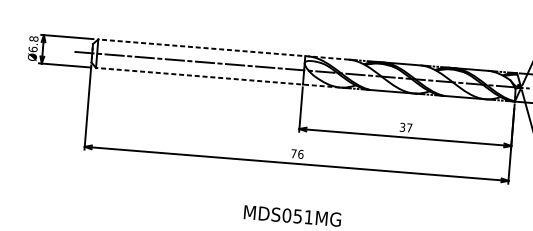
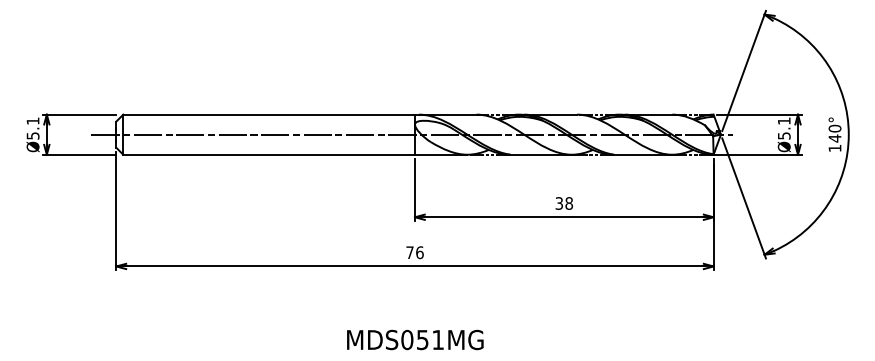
text: (33, 44) -> (32, 128), Ø6.8 -> Ø5.1
line: (223, 49) -> (299, 114), dashed -> solid
line: (217, 77) -> (294, 154), dashed -> solid
text: (409, 128) -> (569, 203), 37 -> 38

